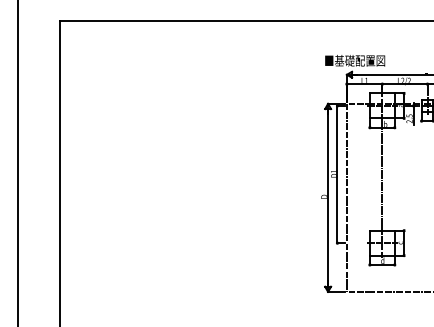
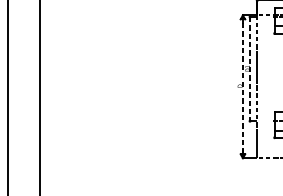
line: (337, 174) -> (250, 69), solid -> dashed
line: (328, 197) -> (243, 86), solid -> dashed

